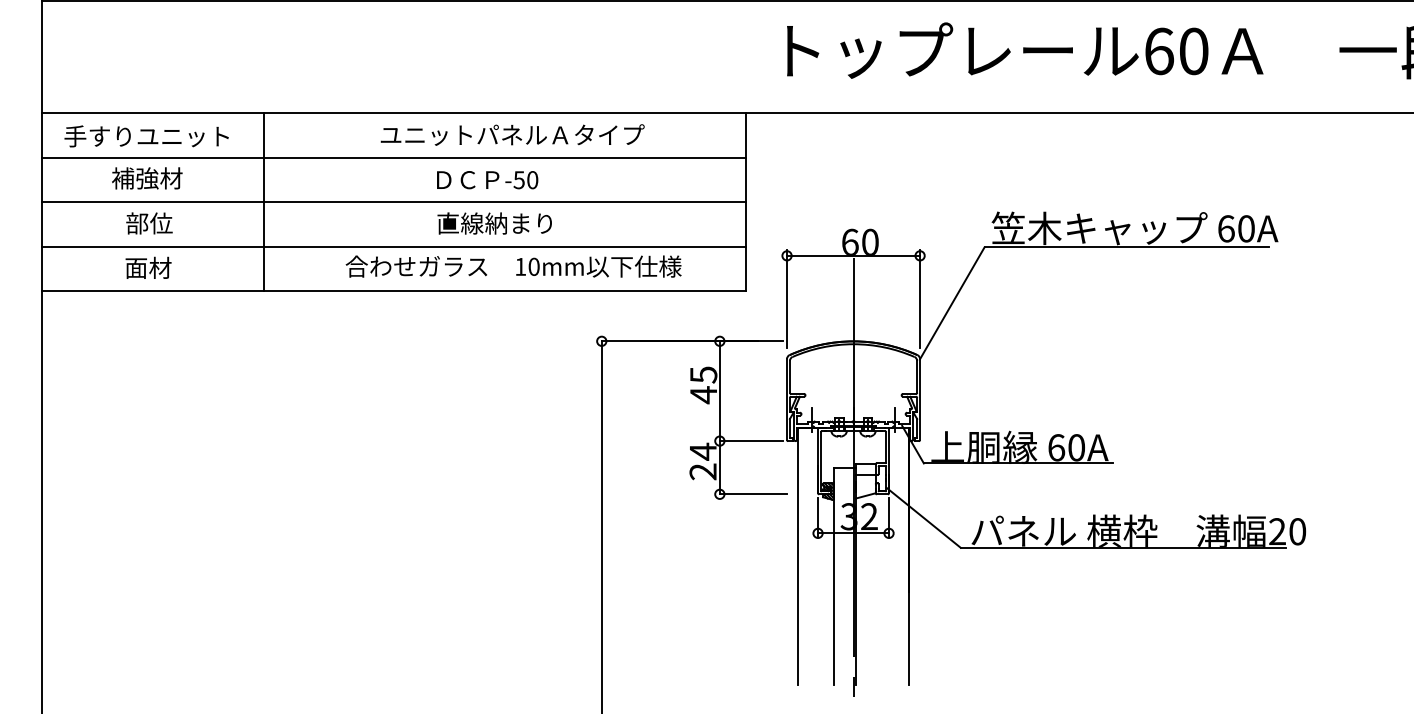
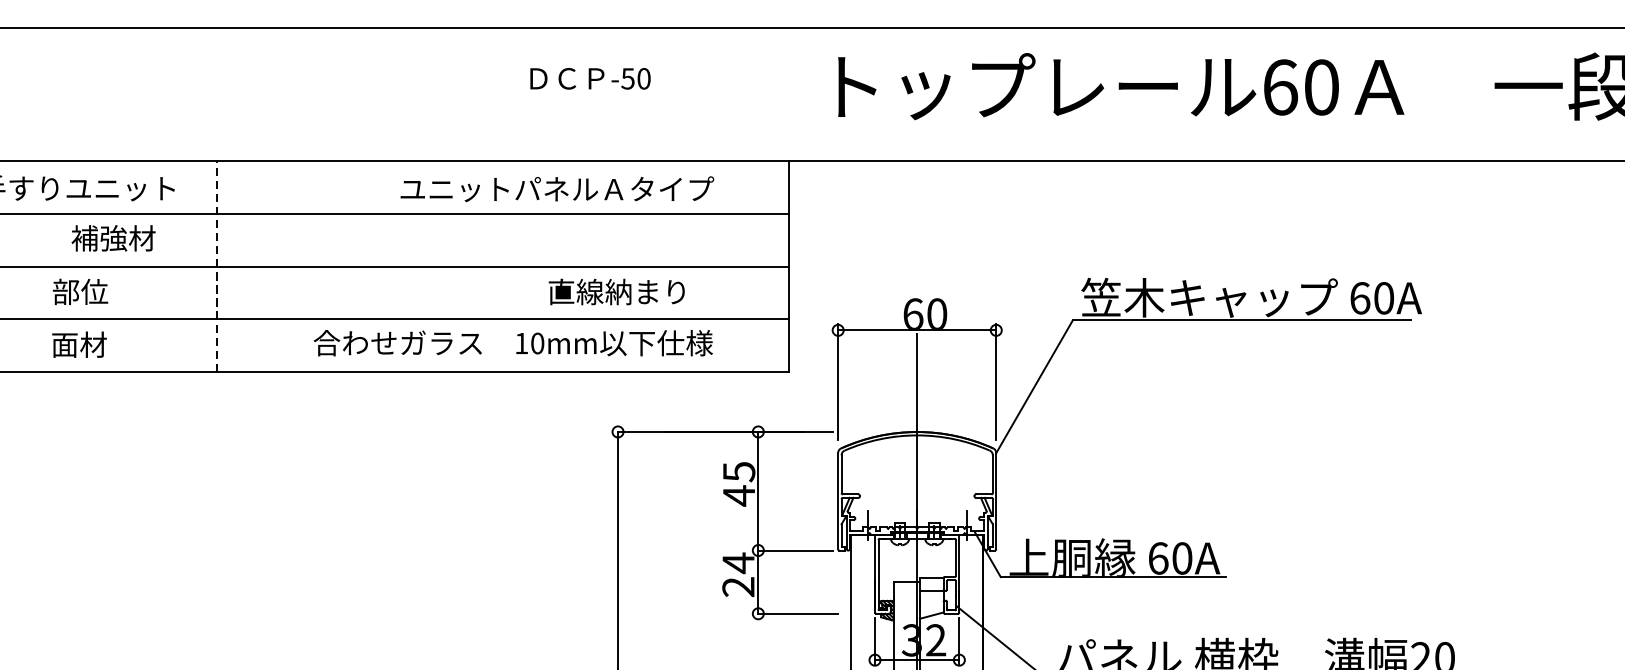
text: (512, 134) -> (557, 188), moved
text: (147, 178) -> (113, 238), moved
text: (487, 180) -> (590, 79), moved
line: (264, 202) -> (217, 266), solid -> dashed
text: (494, 223) -> (616, 291), moved

